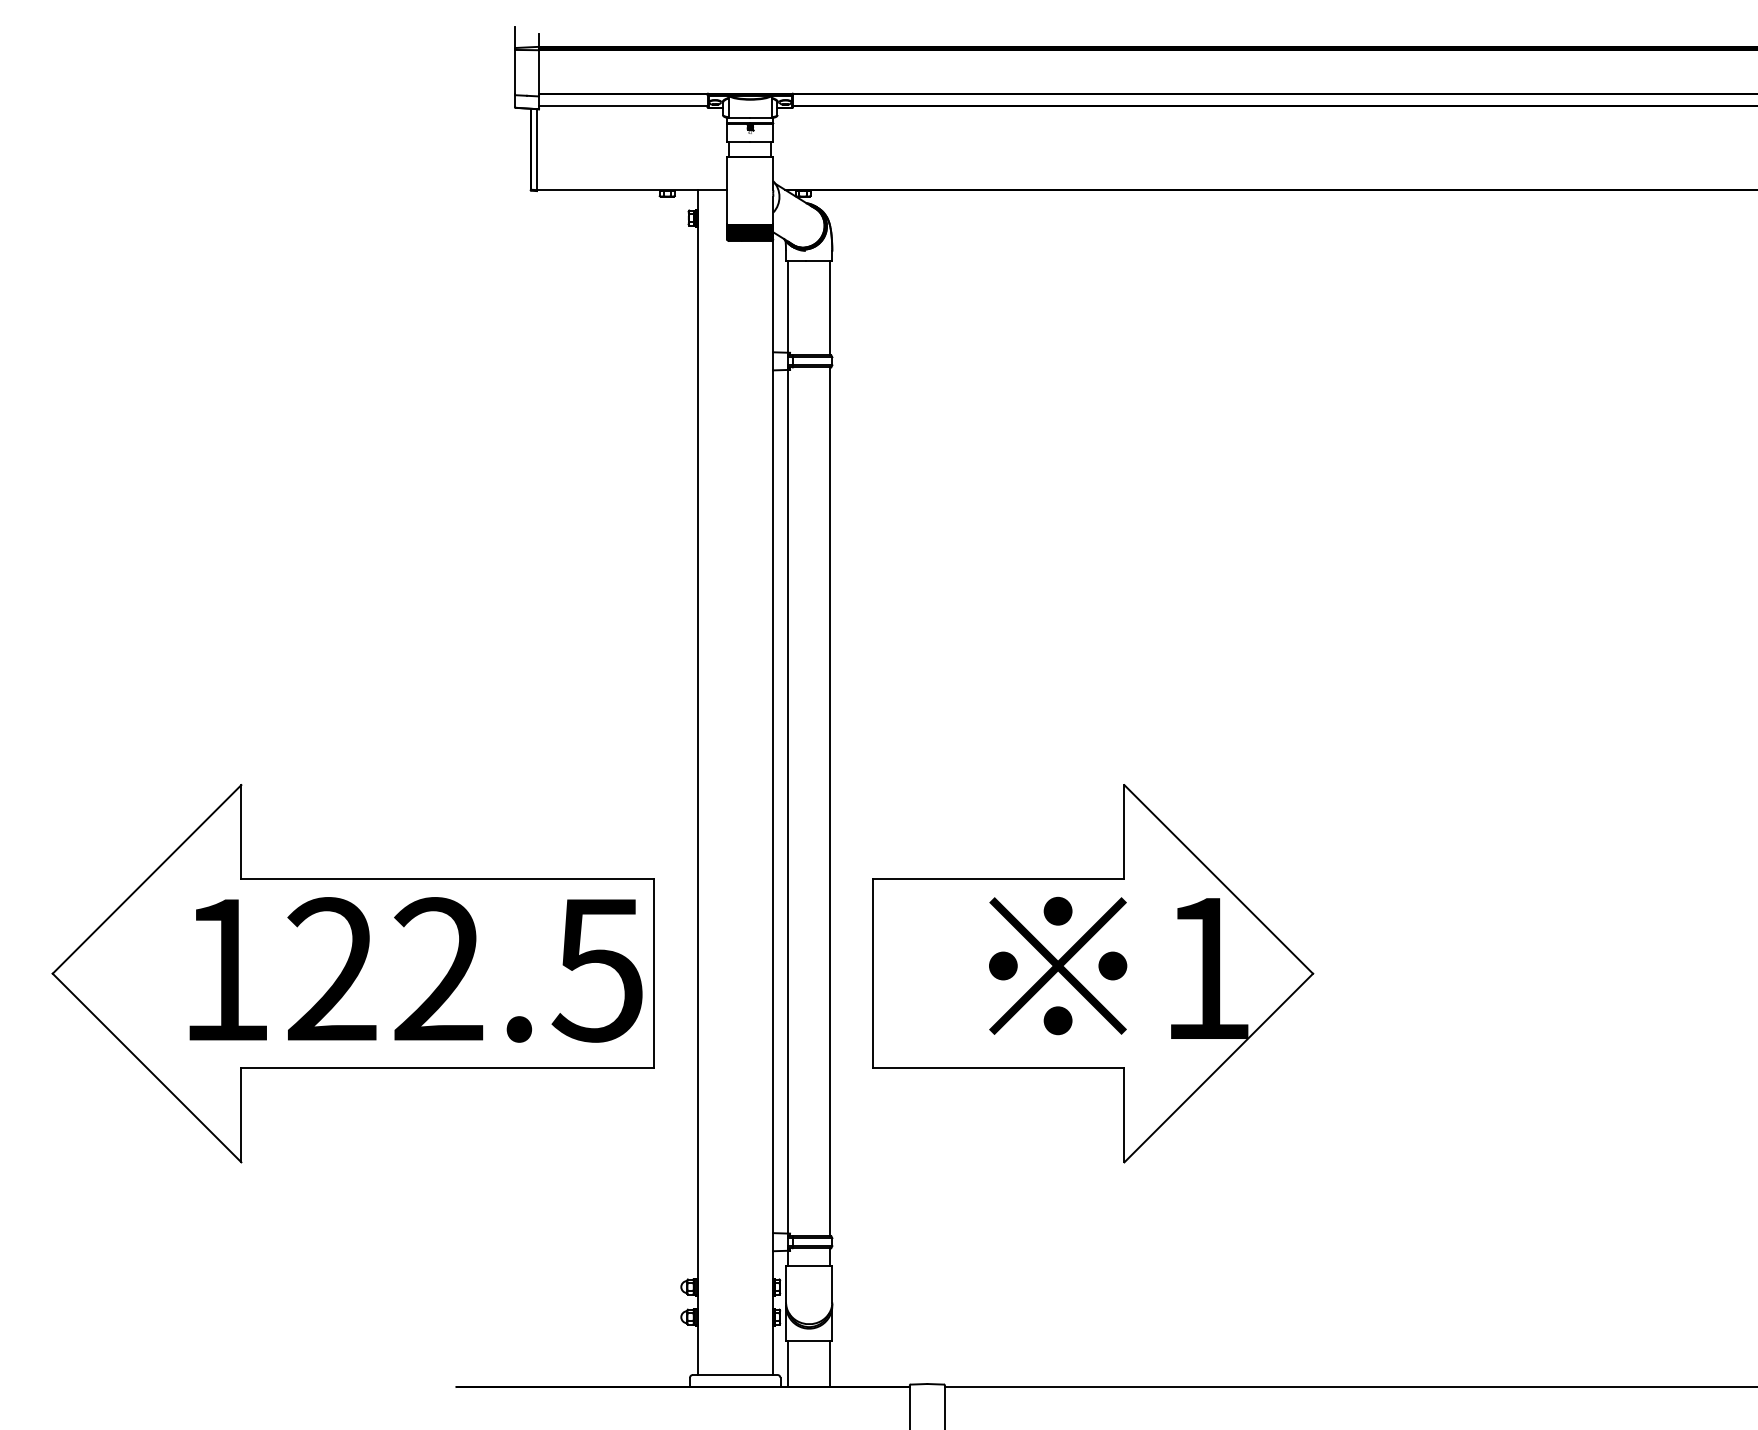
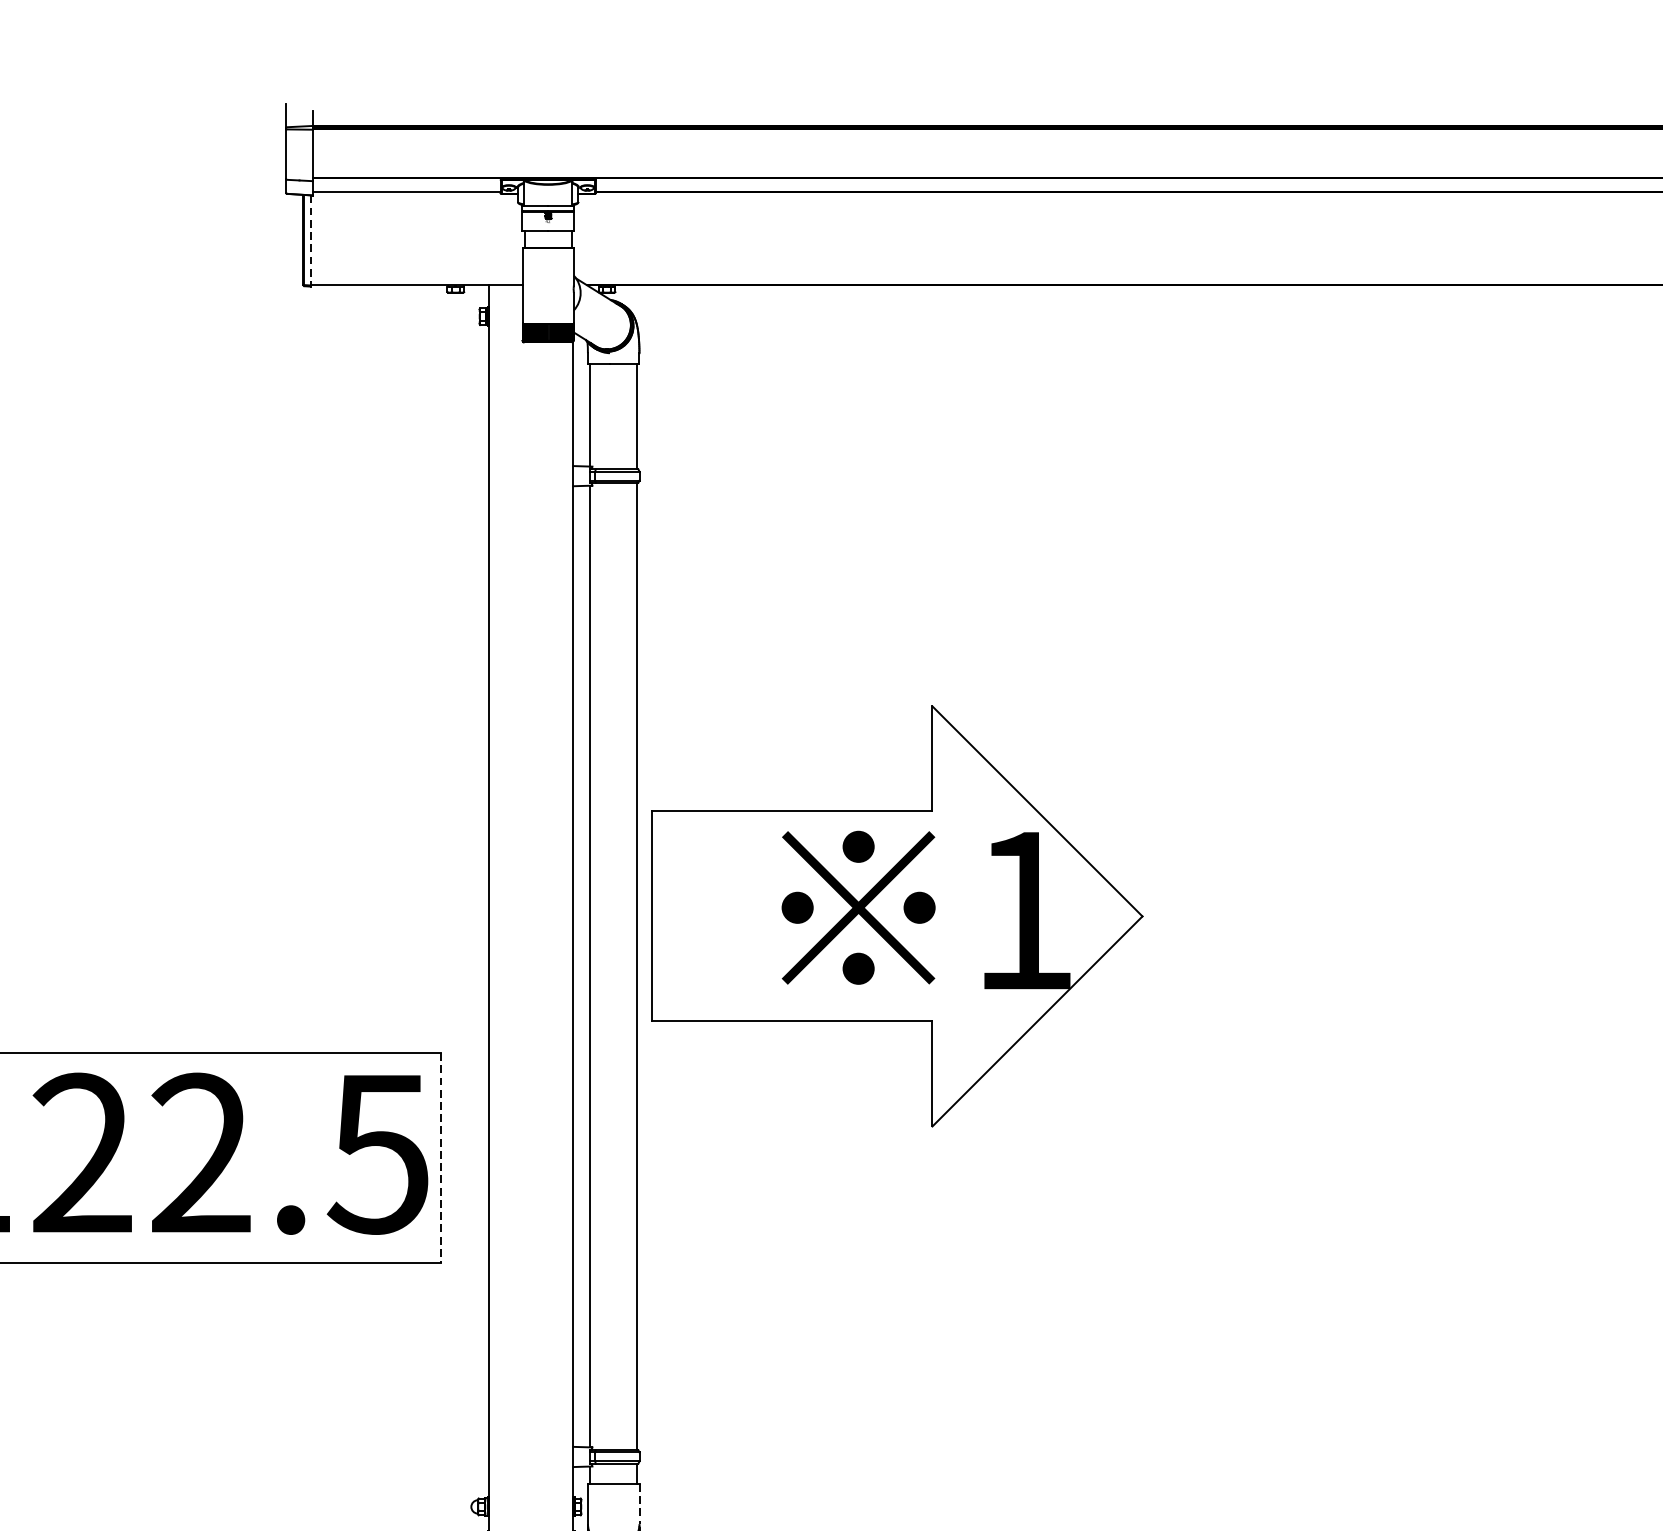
line: (537, 150) -> (311, 241), solid -> dashed
part: (1093, 973) -> (898, 916), moved
line: (653, 974) -> (440, 1158), solid -> dashed
line: (832, 1284) -> (639, 1504), solid -> dashed

